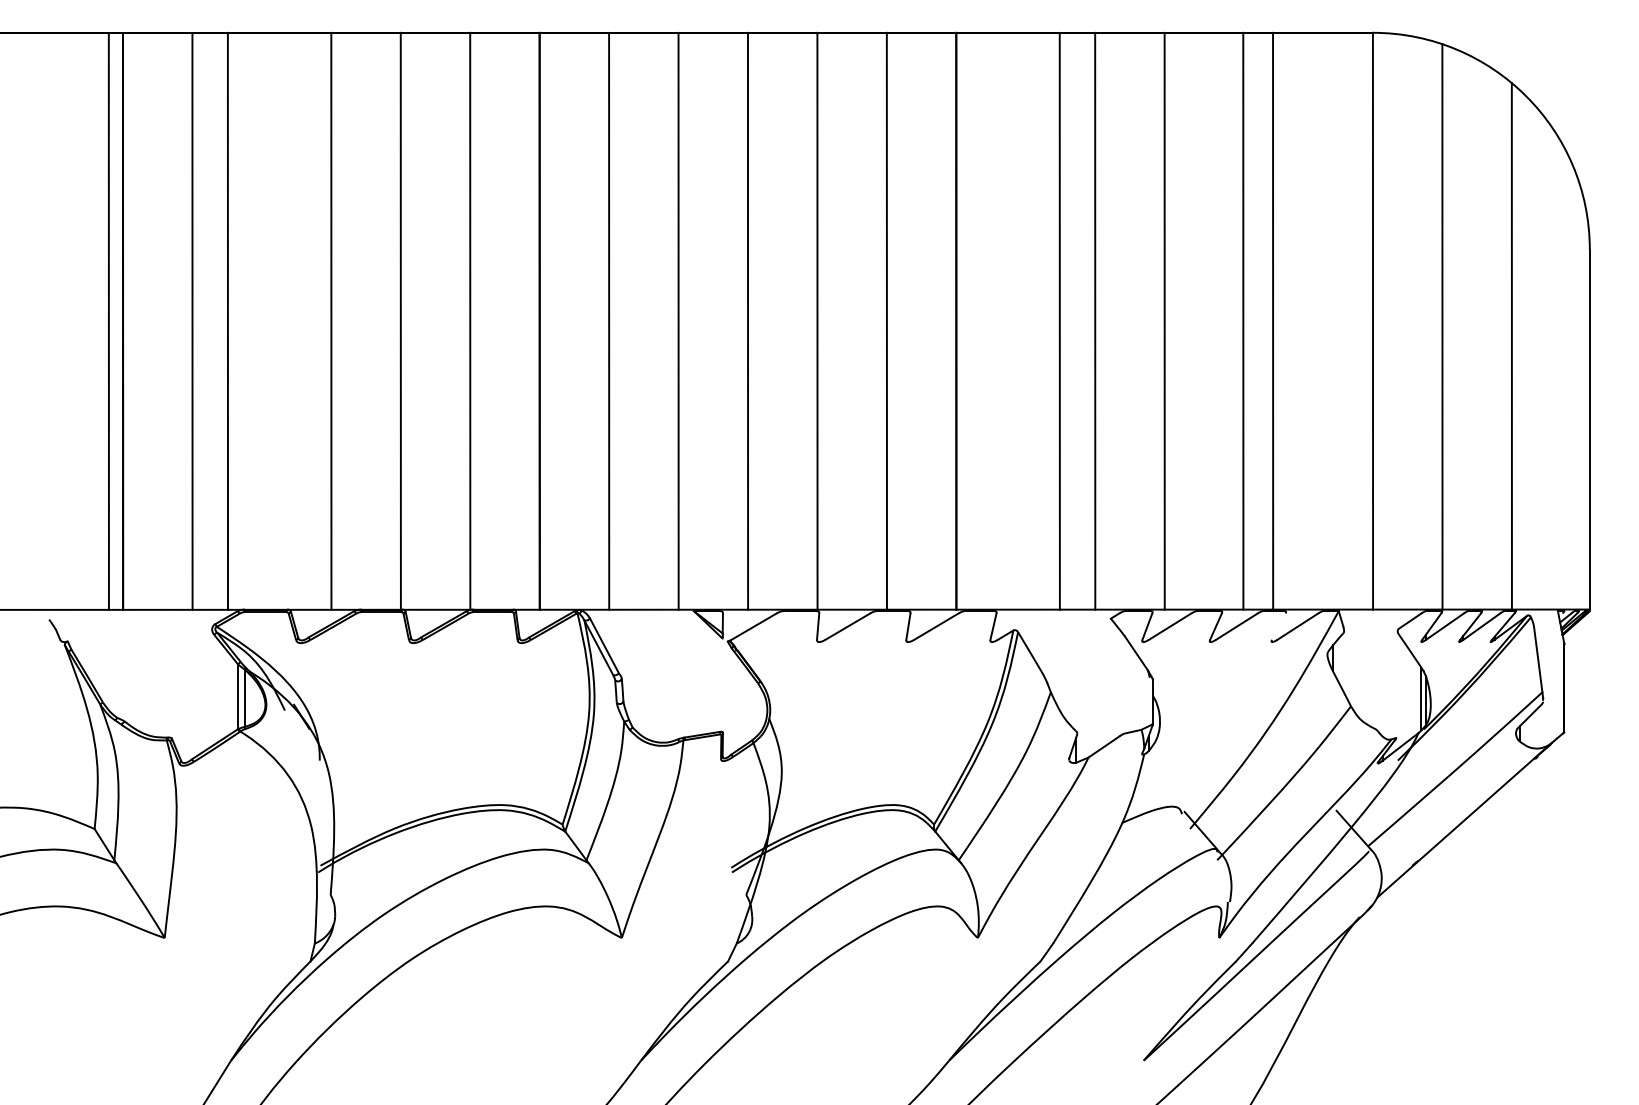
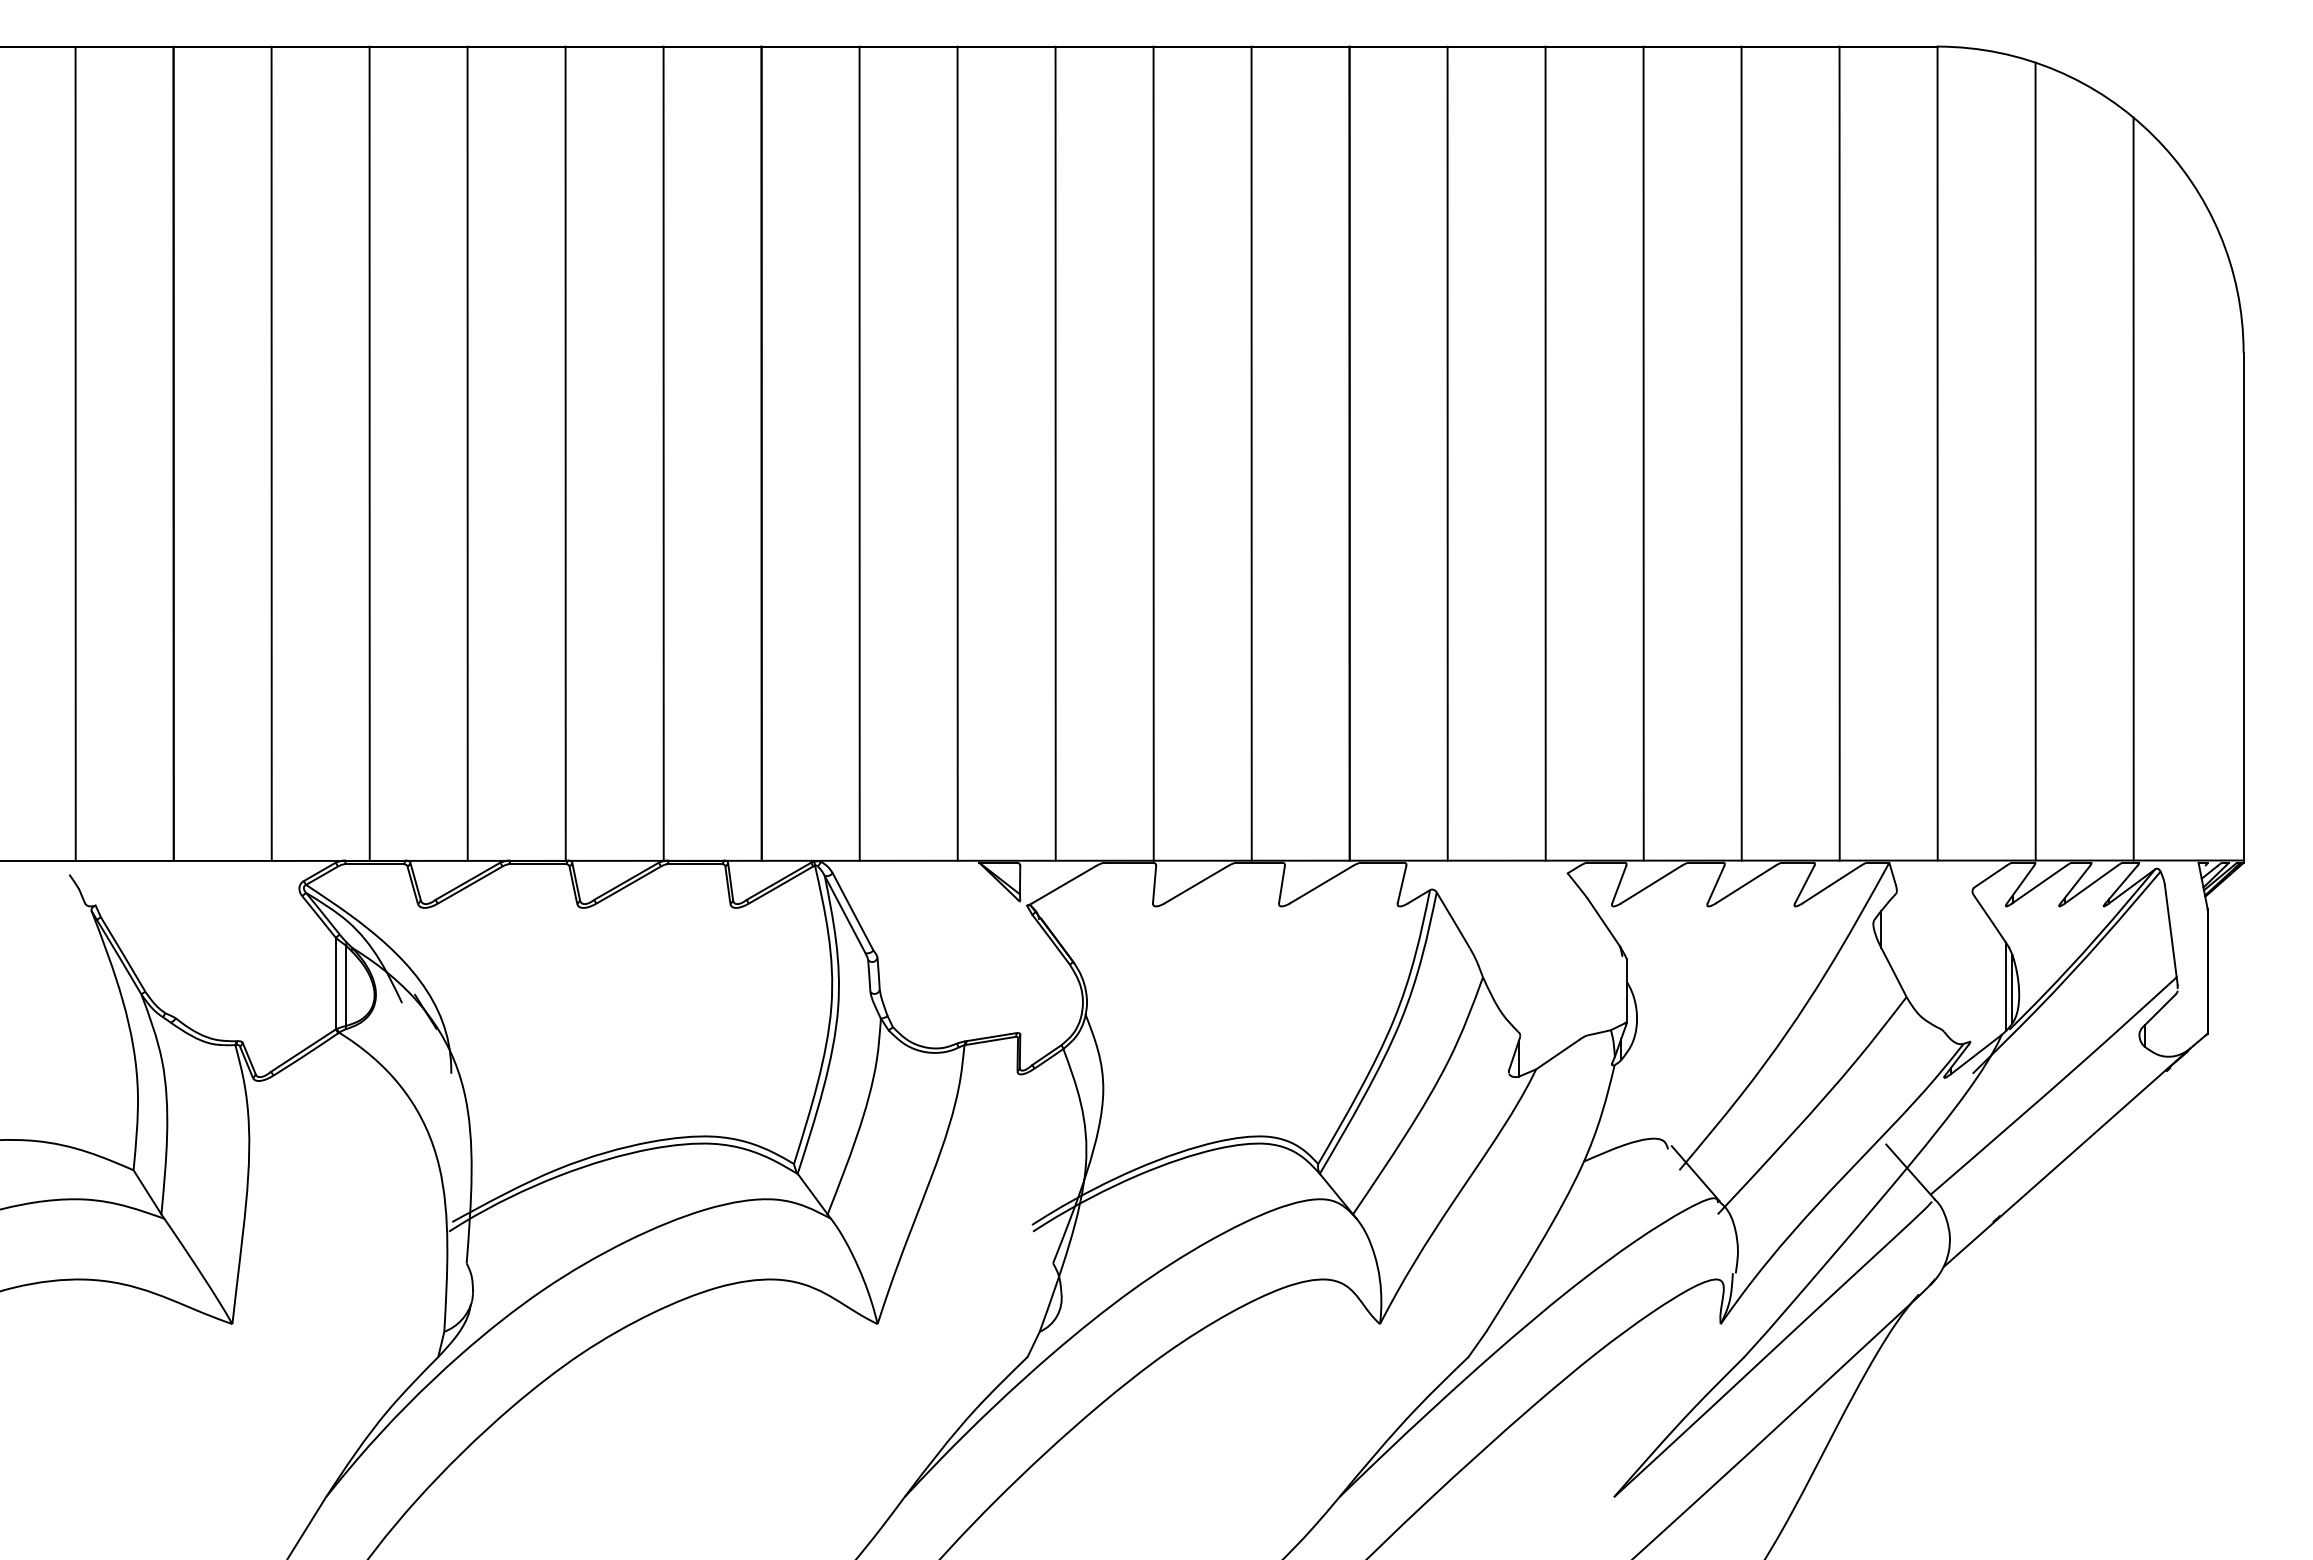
line: (108, 321) -> (75, 453), moved
line: (227, 321) -> (369, 453), moved
line: (1059, 321) -> (1447, 453), moved
line: (1243, 321) -> (1839, 453), moved
line: (1273, 321) -> (1741, 453), moved
line: (1278, 626) -> (1804, 884), added

